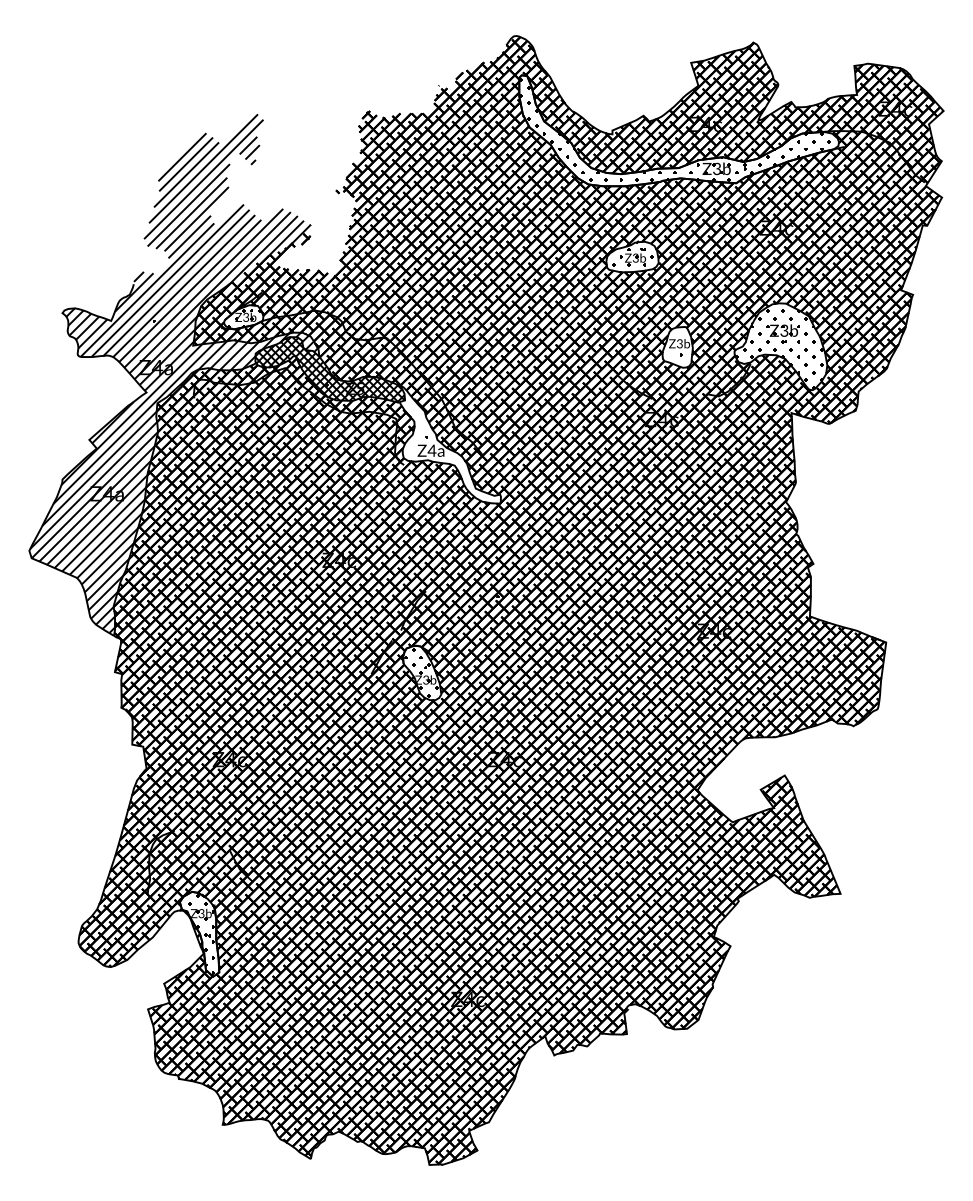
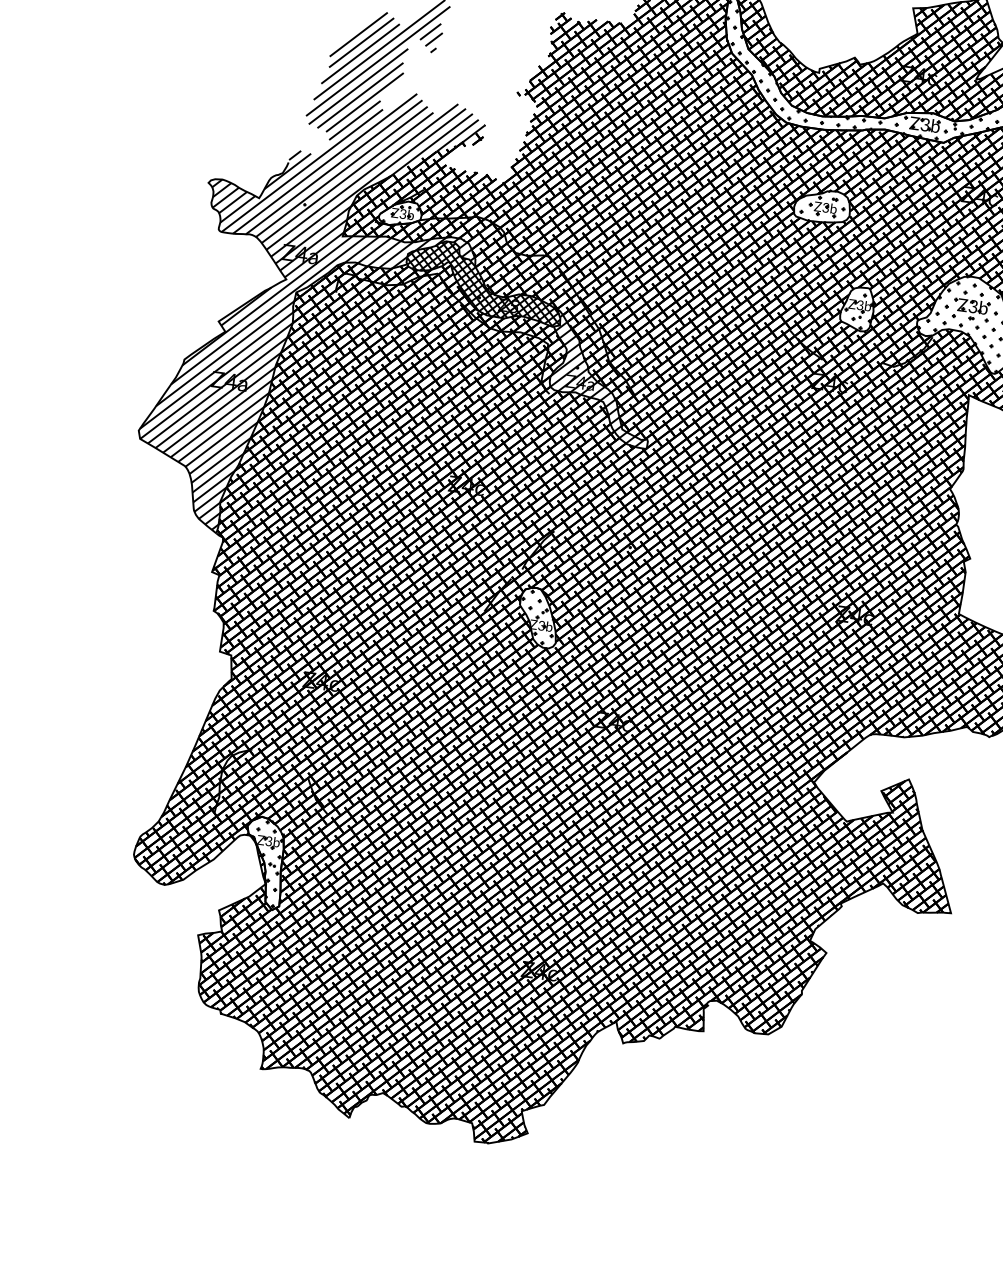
hatch: (678, 346) -> (858, 307), added
hatch: (450, 446) -> (601, 381), added

